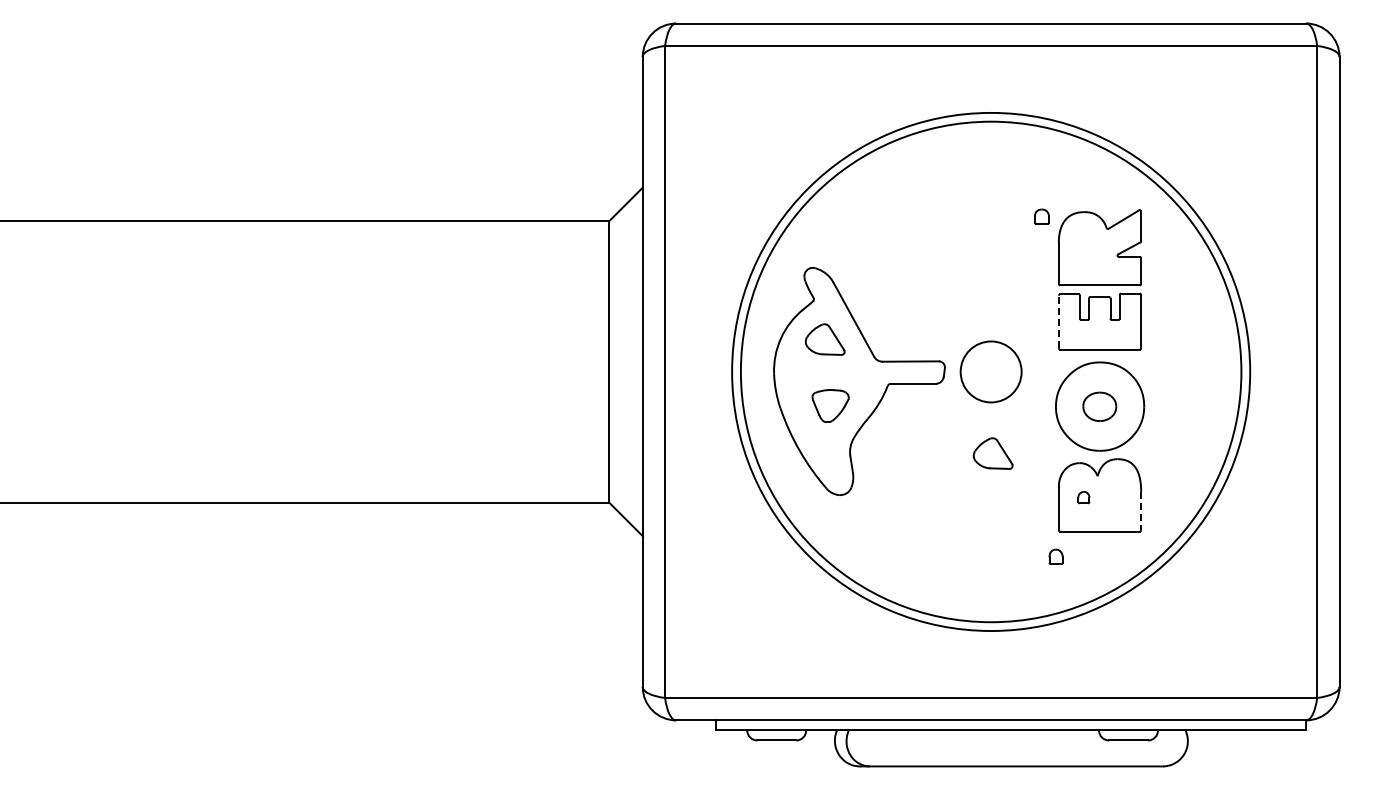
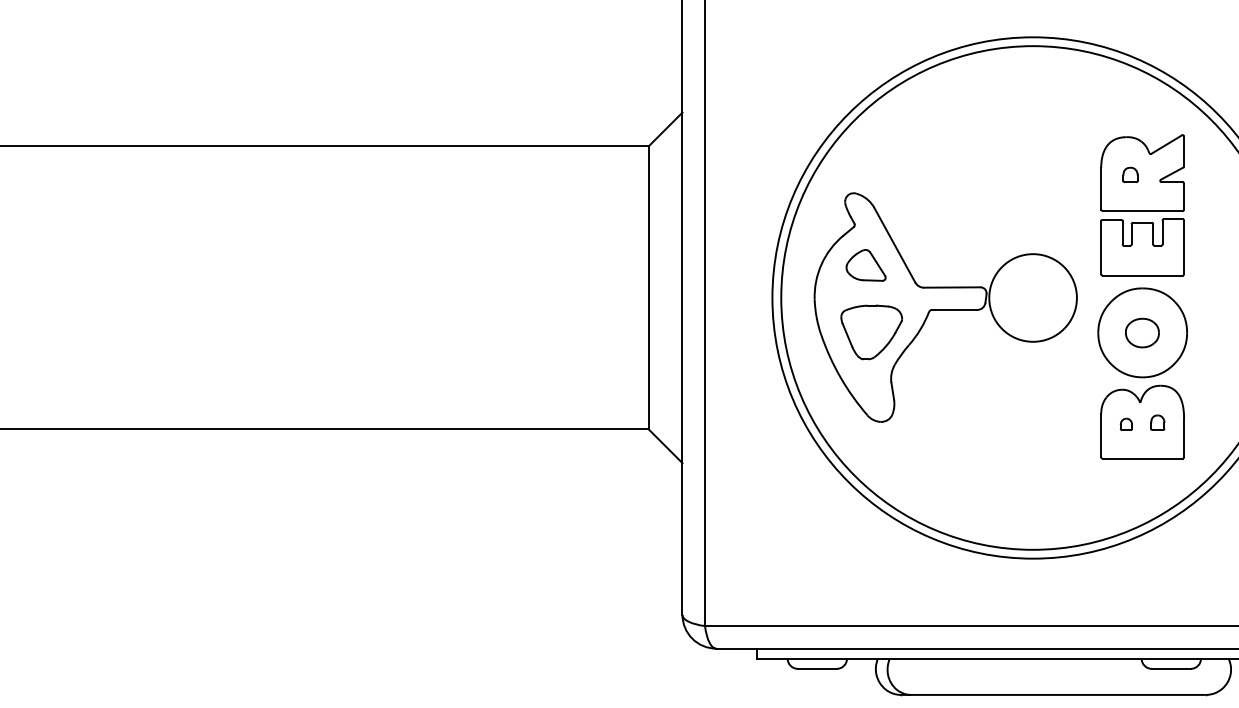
part: (1041, 216) -> (1130, 174), moved
line: (1058, 321) -> (1100, 247), dashed -> solid
circle: (990, 371) -> (1032, 297), size x1.43
part: (830, 405) -> (871, 331), size x1.67
part: (992, 453) -> (1034, 380), removed
line: (1141, 511) -> (1184, 438), dashed -> solid
part: (1055, 556) -> (1157, 422), moved

